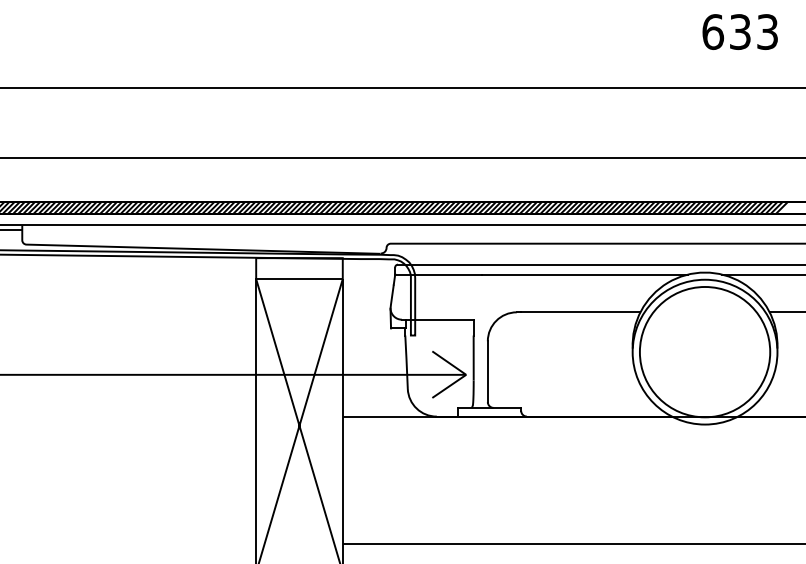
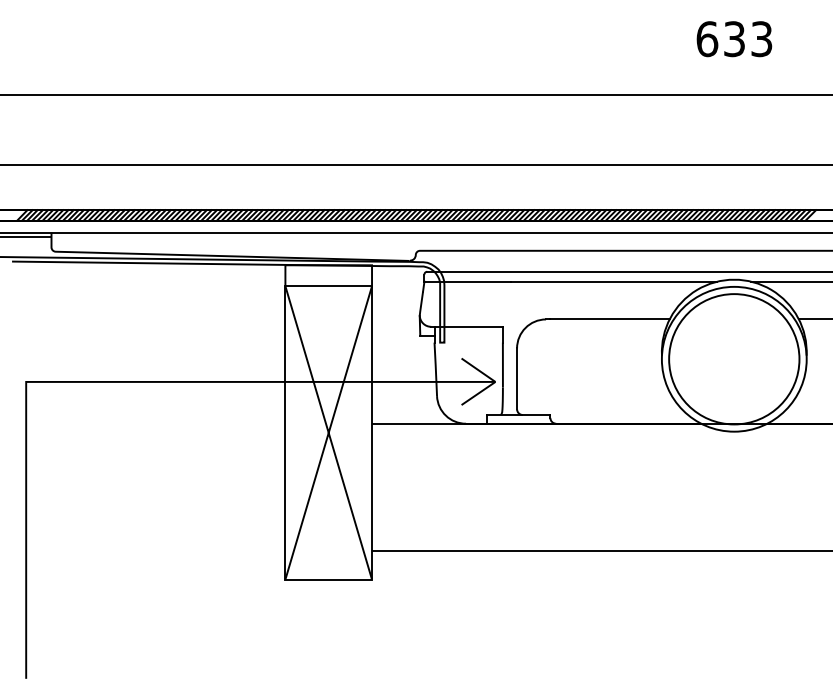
text: (740, 32) -> (734, 39), moved

